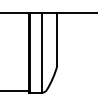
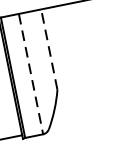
line: (57, 39) -> (49, 49), solid -> dashed
line: (42, 53) -> (31, 75), solid -> dashed

